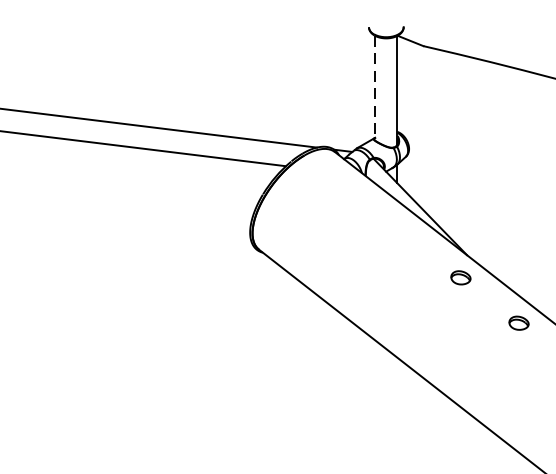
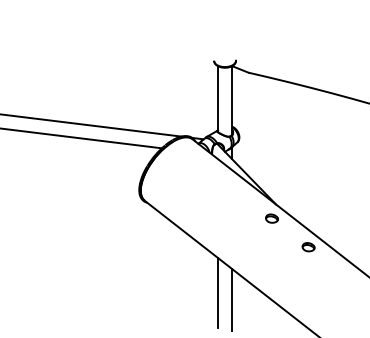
line: (375, 88) -> (218, 99), dashed -> solid
line: (375, 396) -> (218, 293), added
line: (398, 406) -> (232, 299), added

